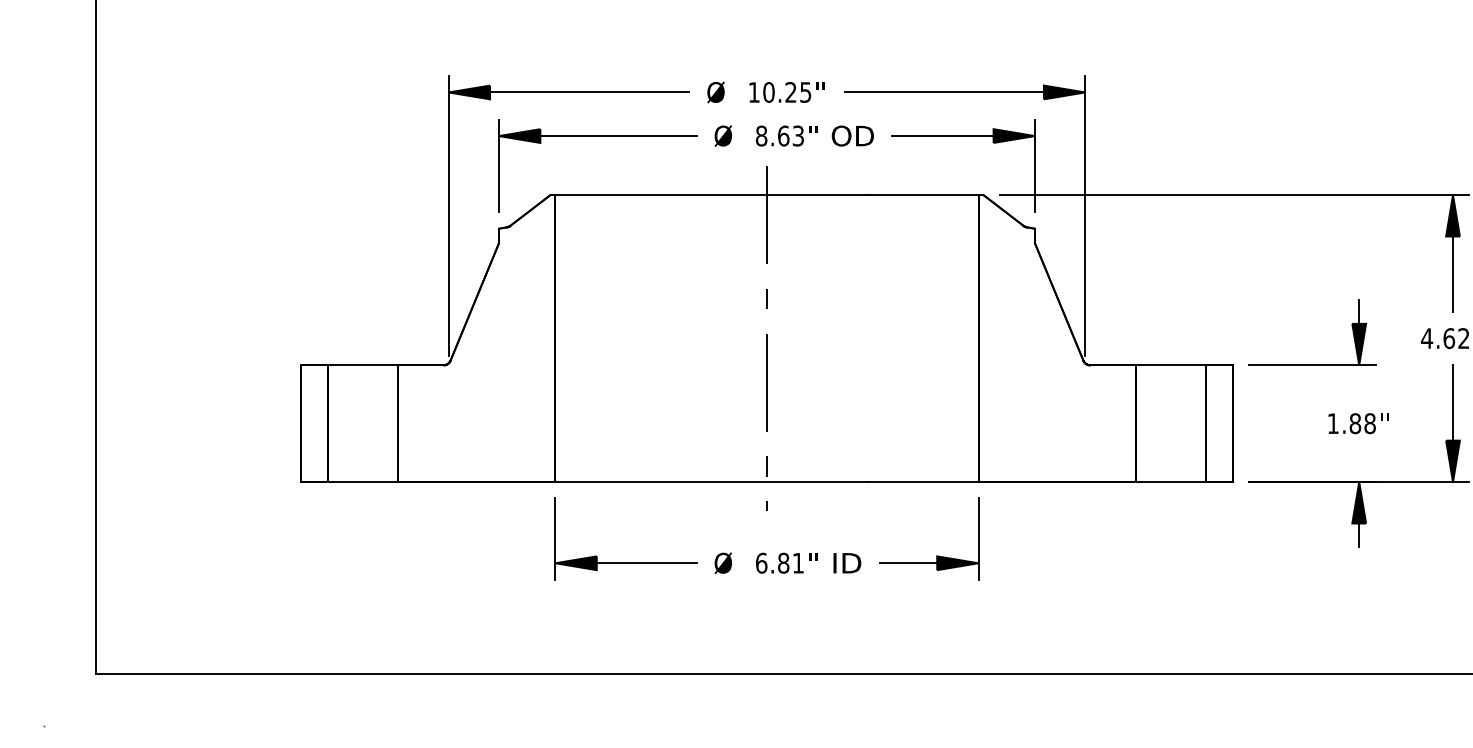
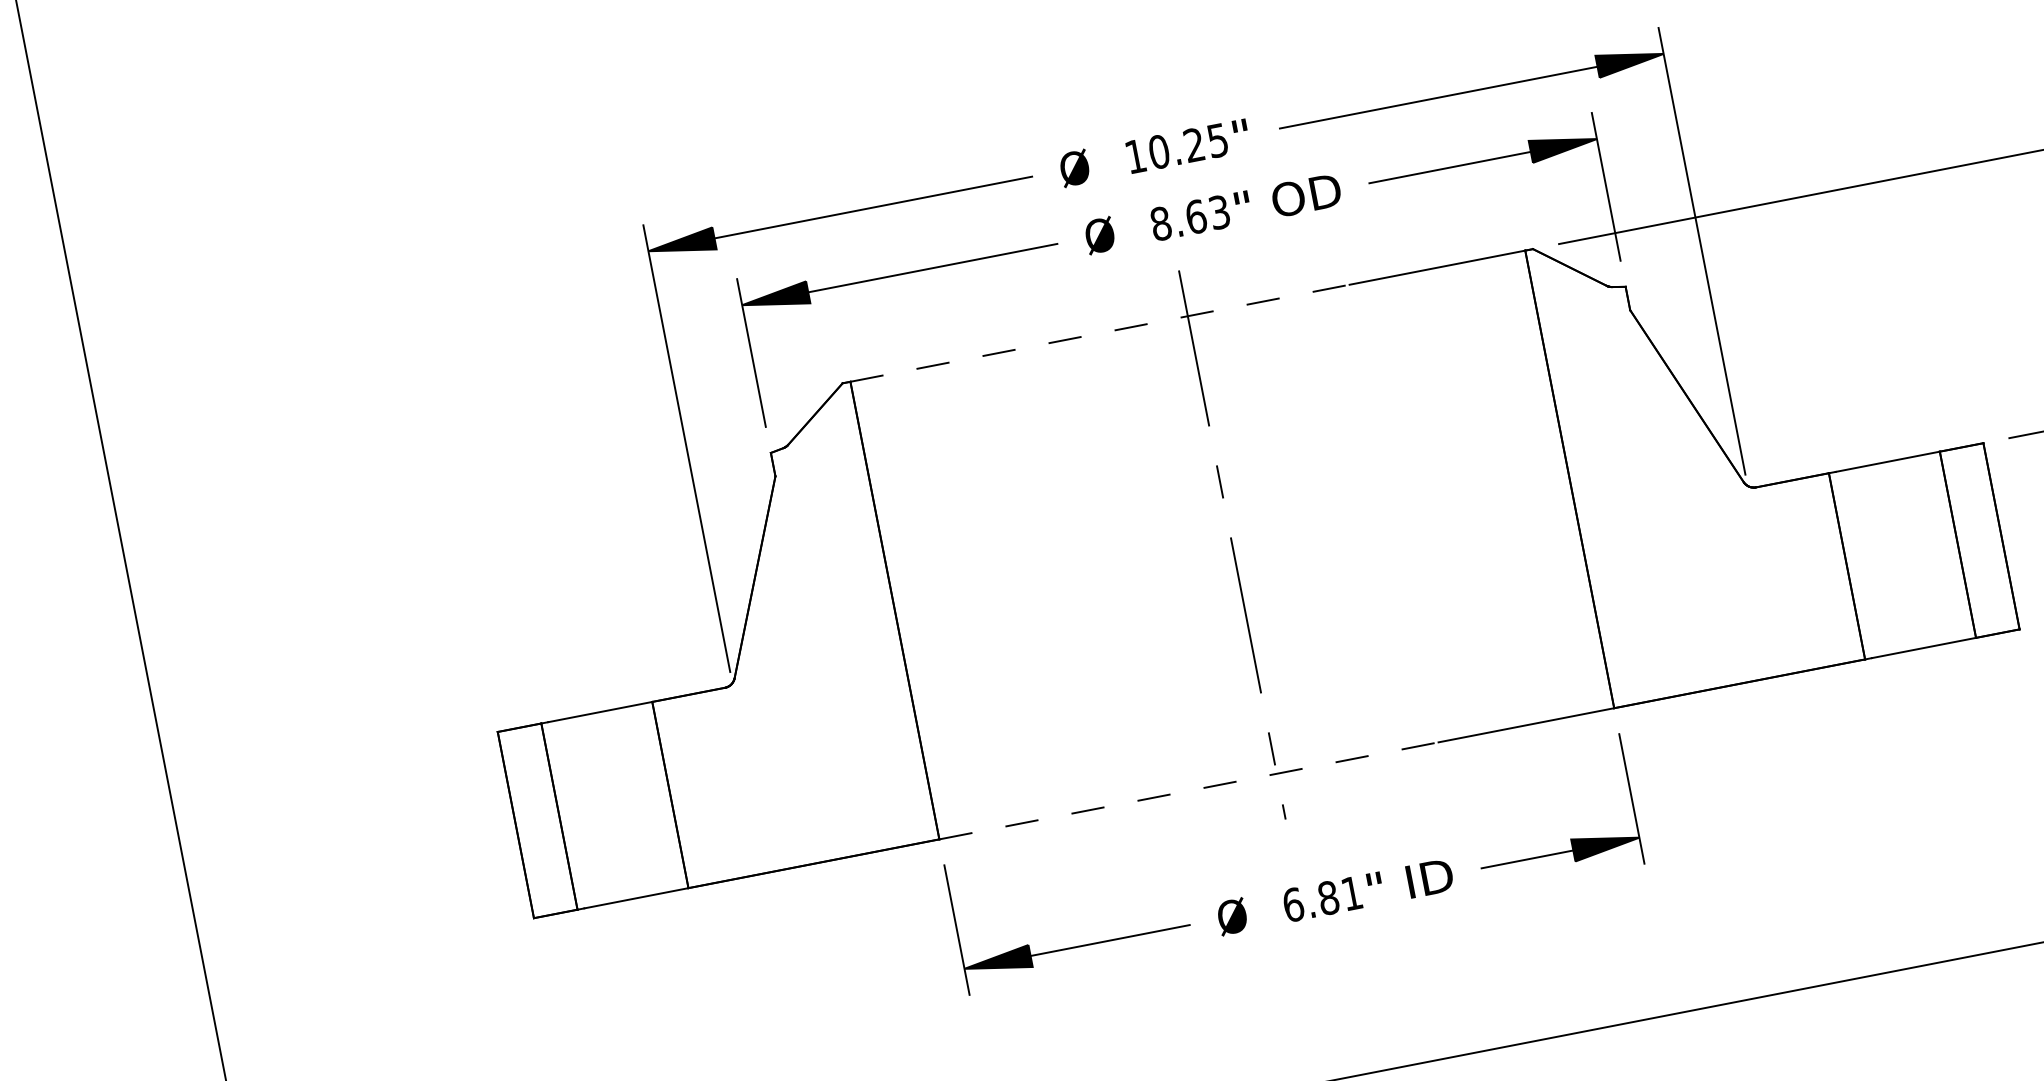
line: (711, 195) -> (1099, 334), solid -> dashed
line: (711, 482) -> (1188, 791), solid -> dashed

